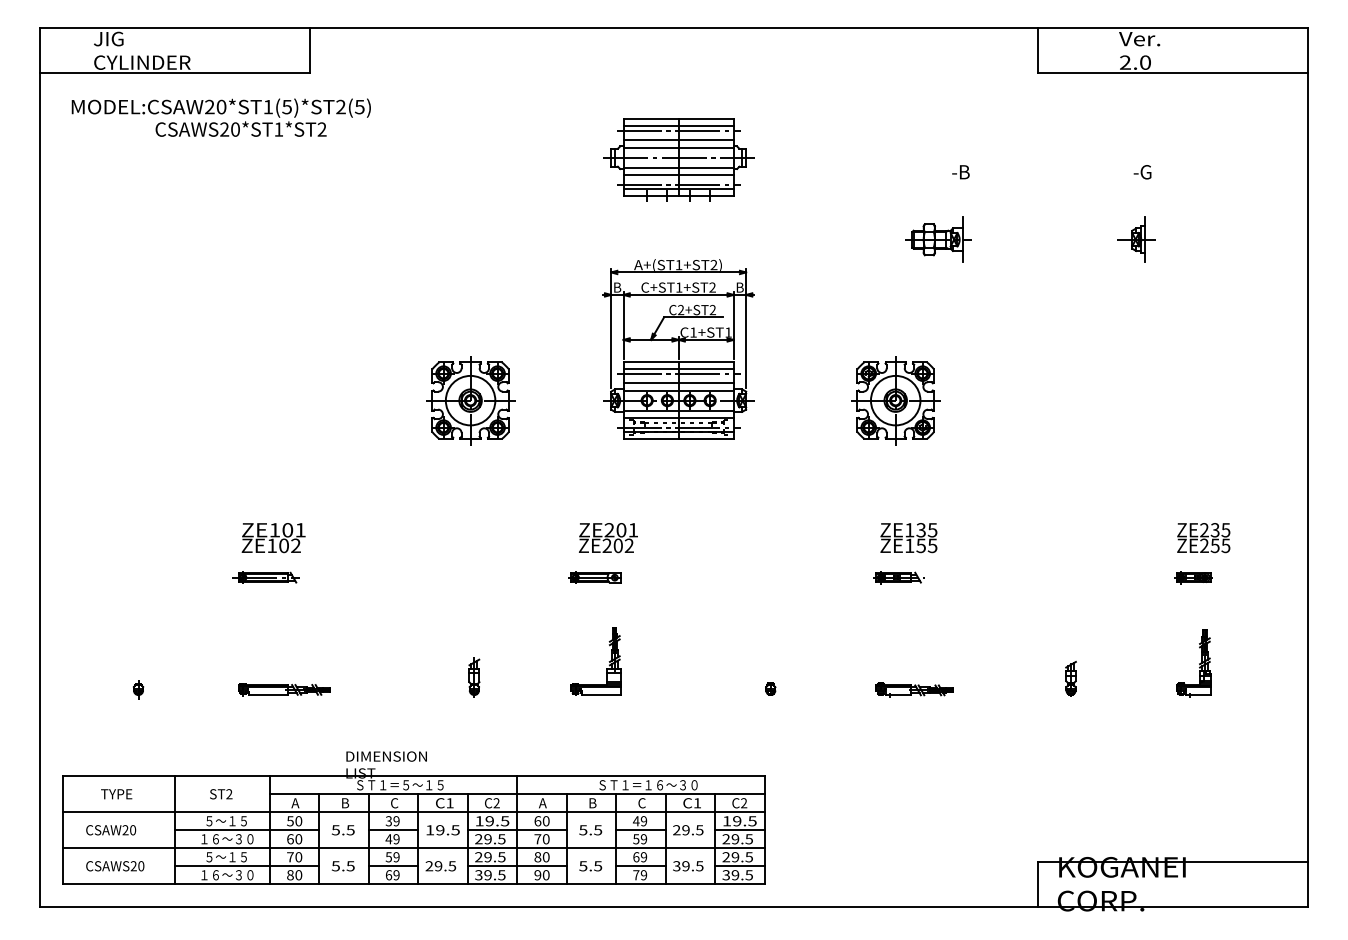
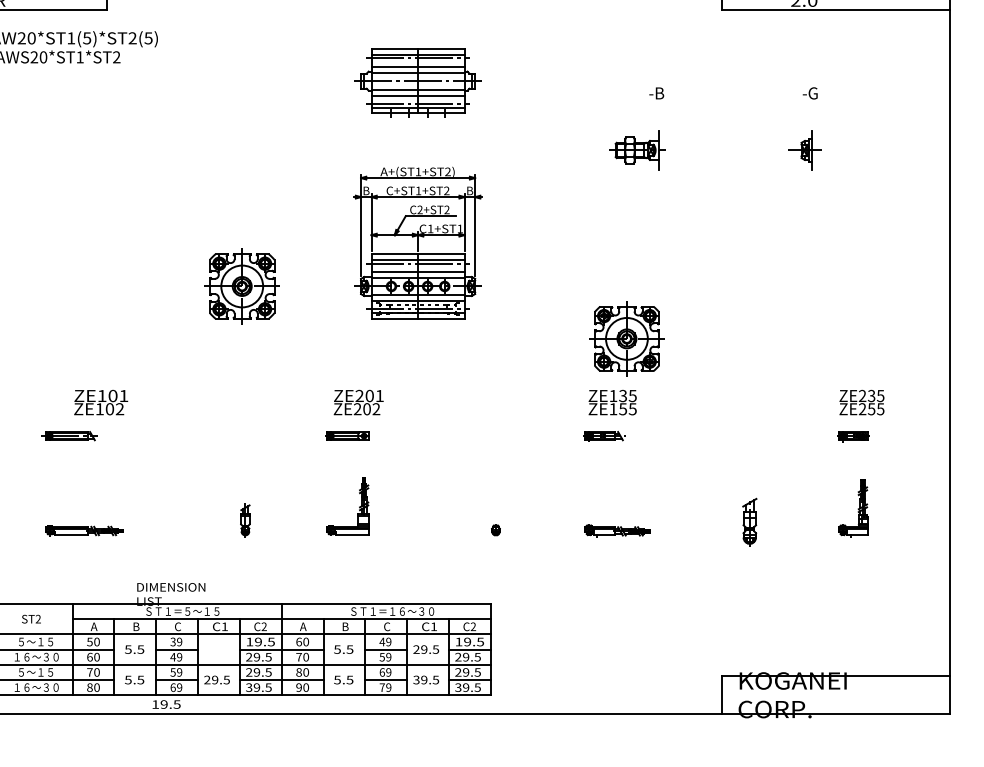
part: (895, 400) -> (626, 338), moved
text: (273, 538) -> (100, 403), moved
part: (1070, 678) -> (749, 521), size x1.6
text: (442, 830) -> (166, 704), moved

